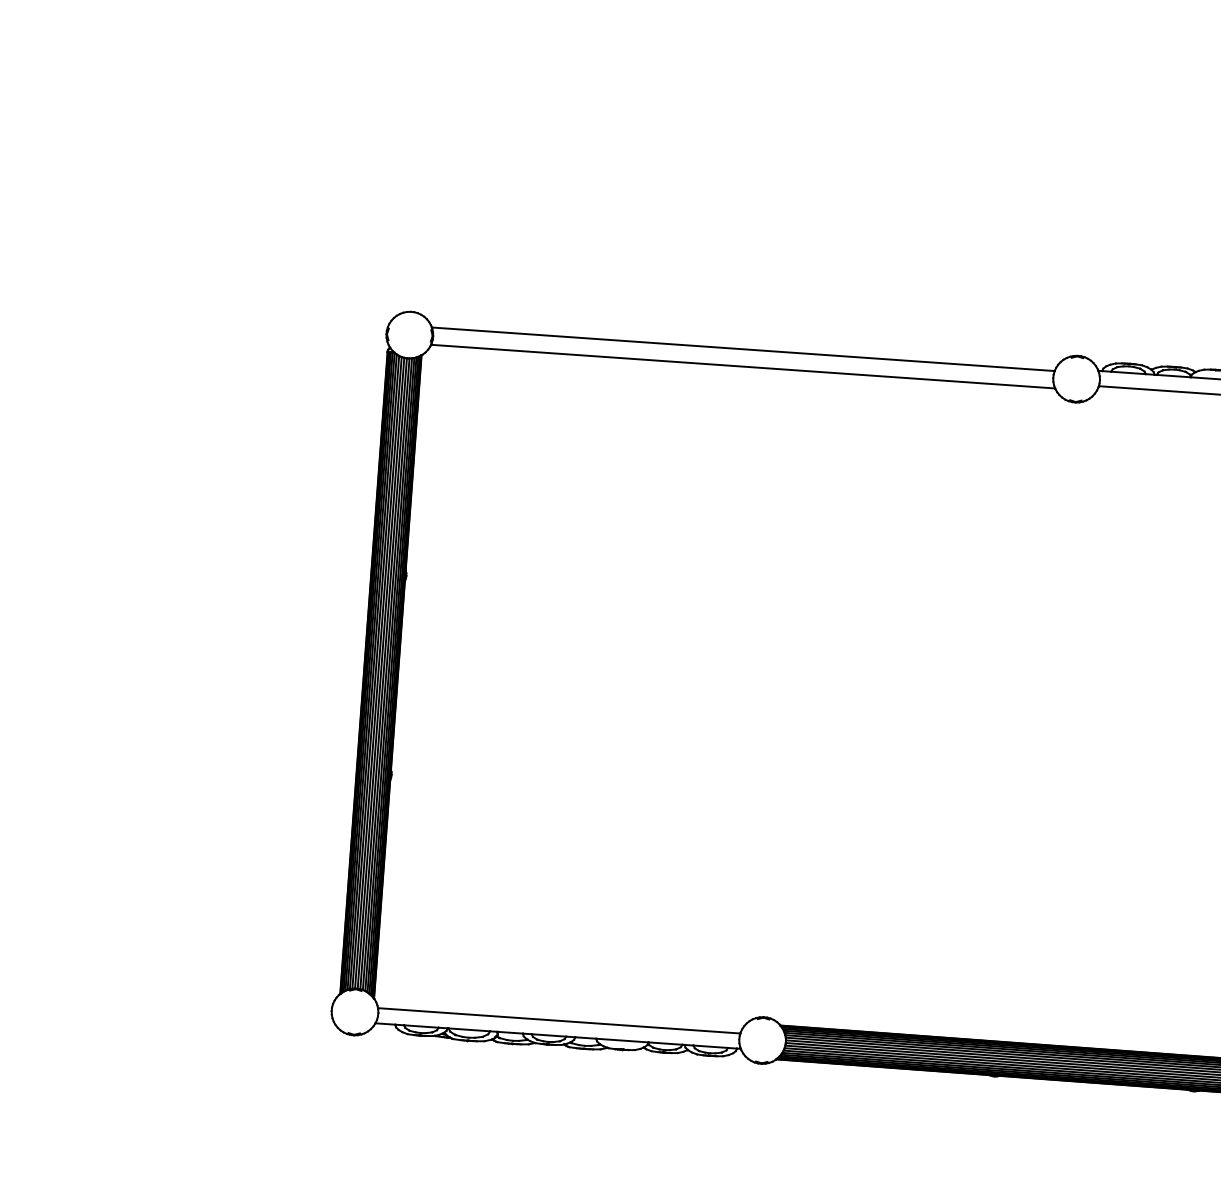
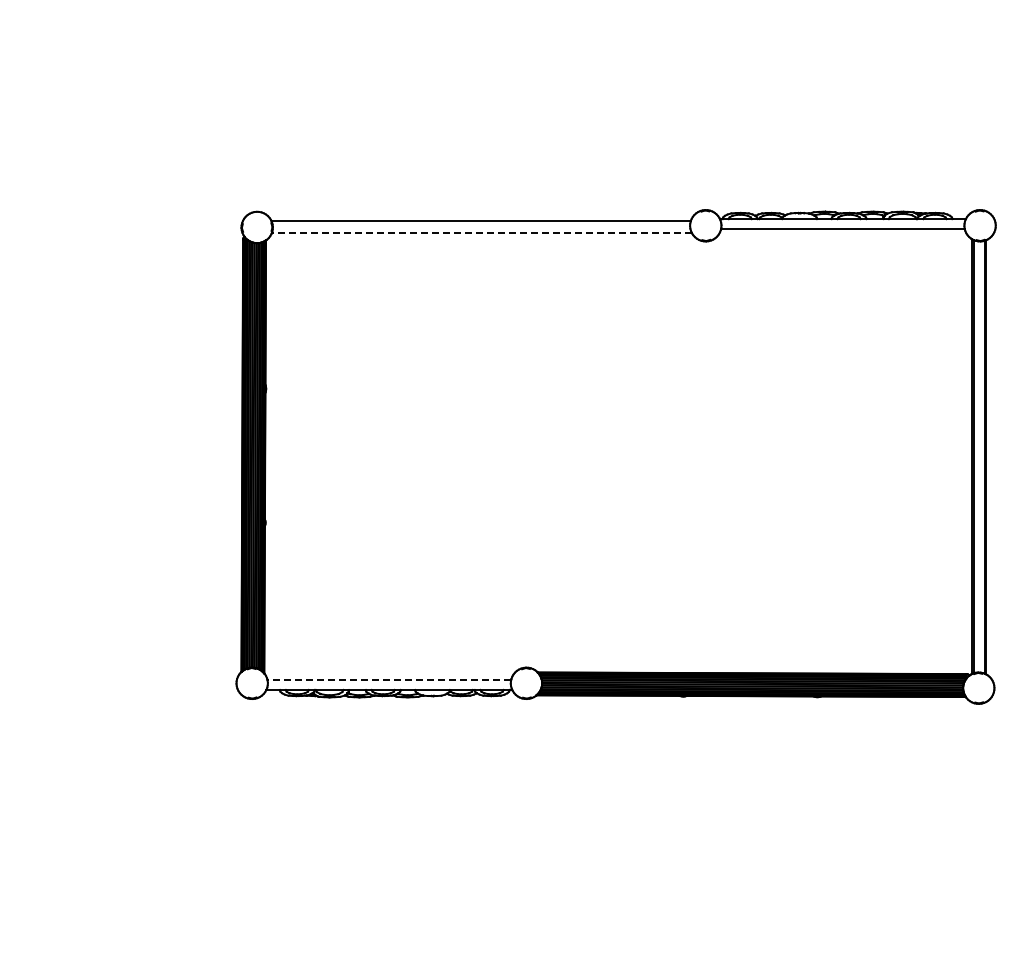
line: (742, 365) -> (481, 232), solid -> dashed
line: (559, 1020) -> (389, 679), solid -> dashed

